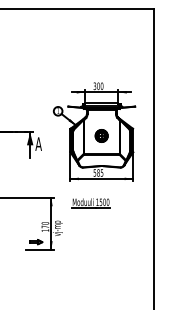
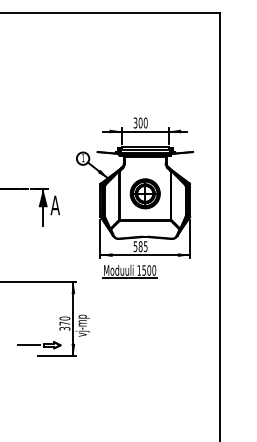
part: (101, 135) -> (144, 193), size x1.67
part: (90, 203) -> (129, 271), moved
text: (45, 230) -> (64, 328), 170 -> 370
line: (19, 241) -> (28, 344), added

